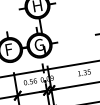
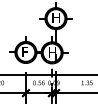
text: (38, 45) -> (51, 52), G -> H

